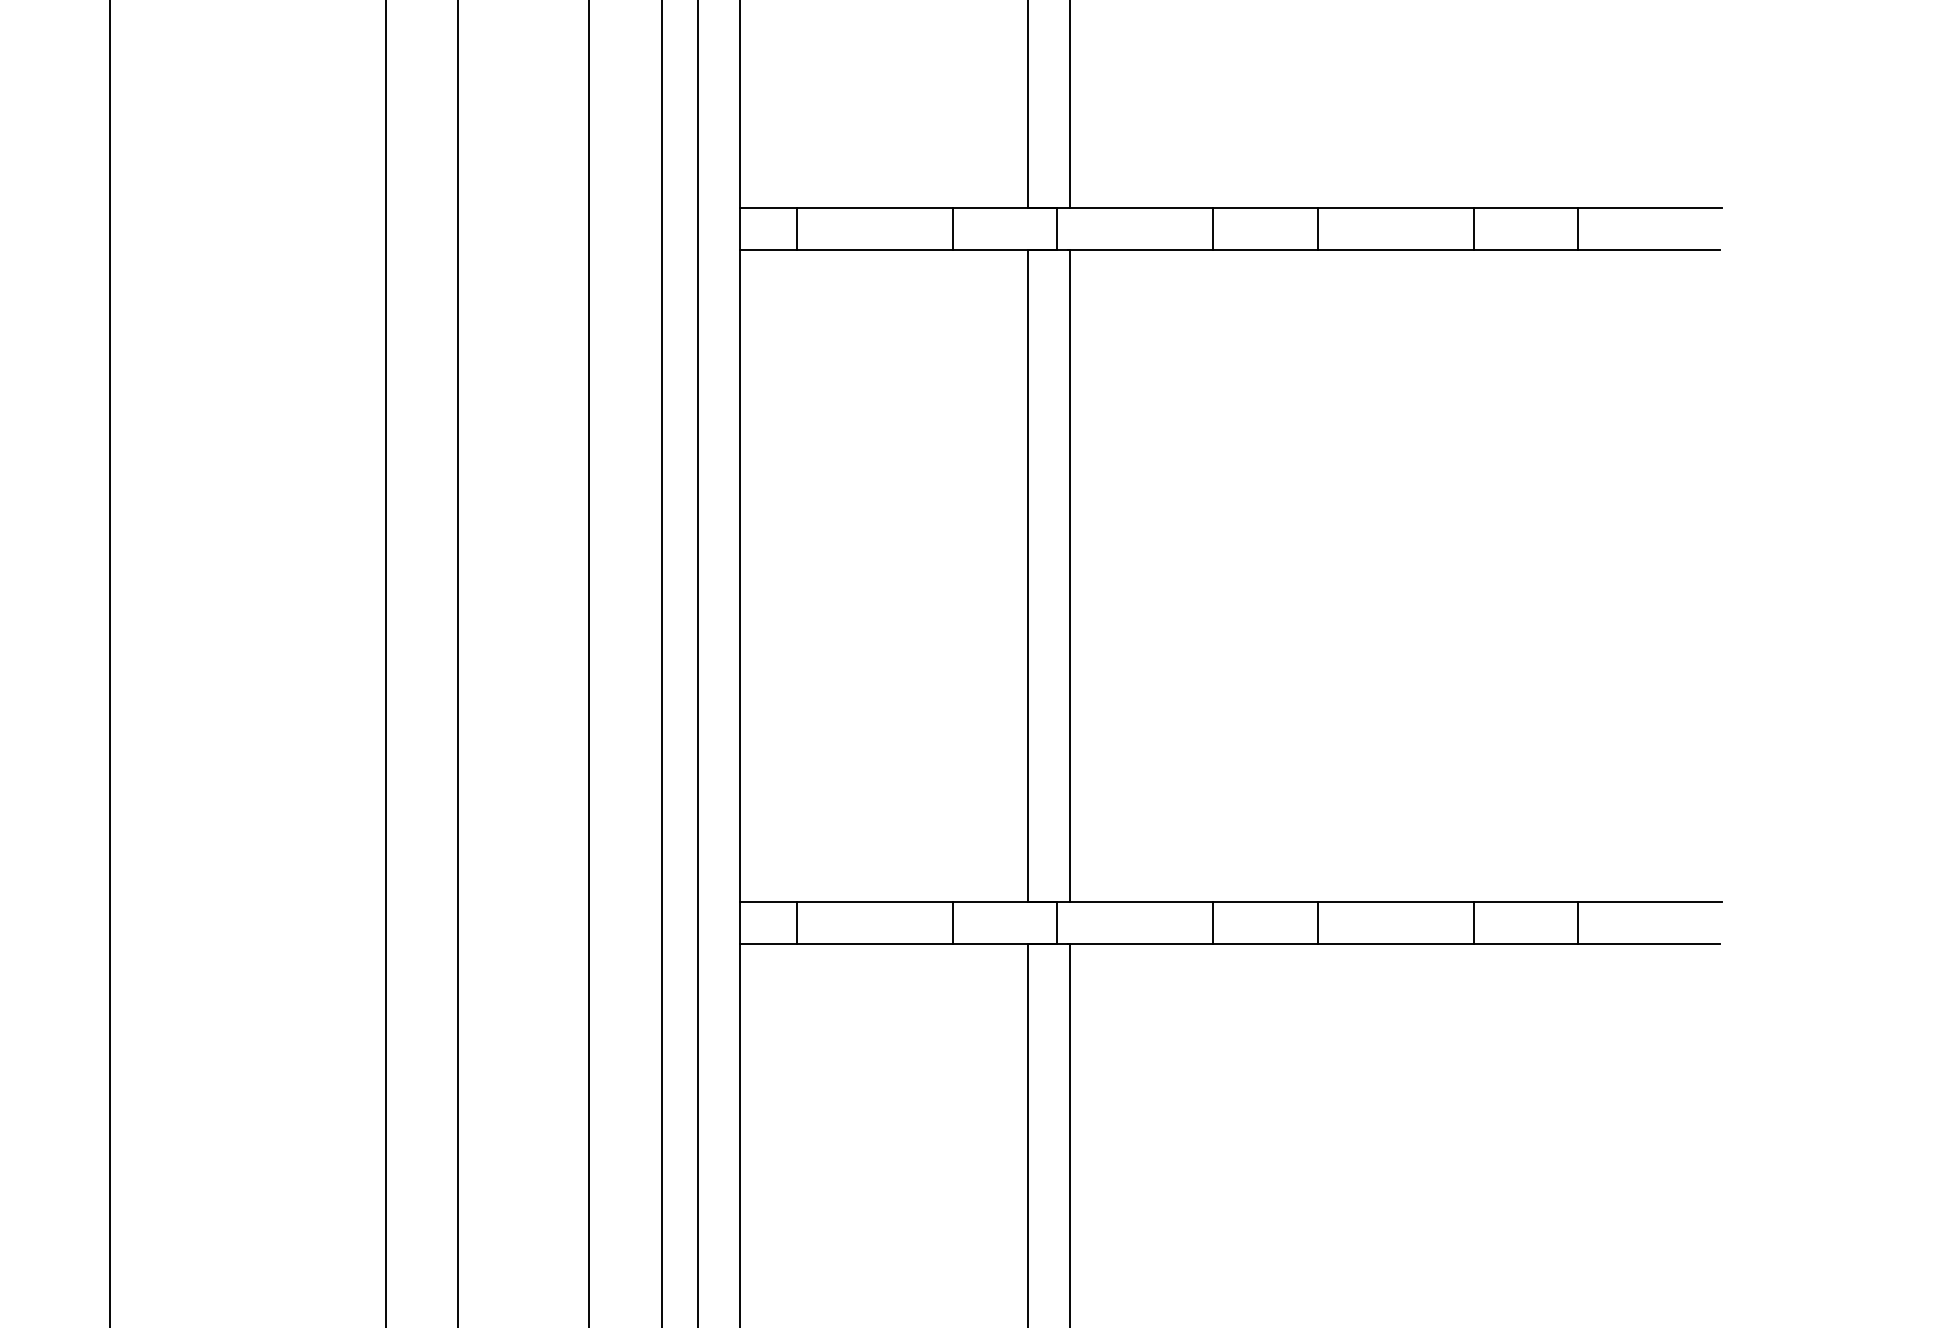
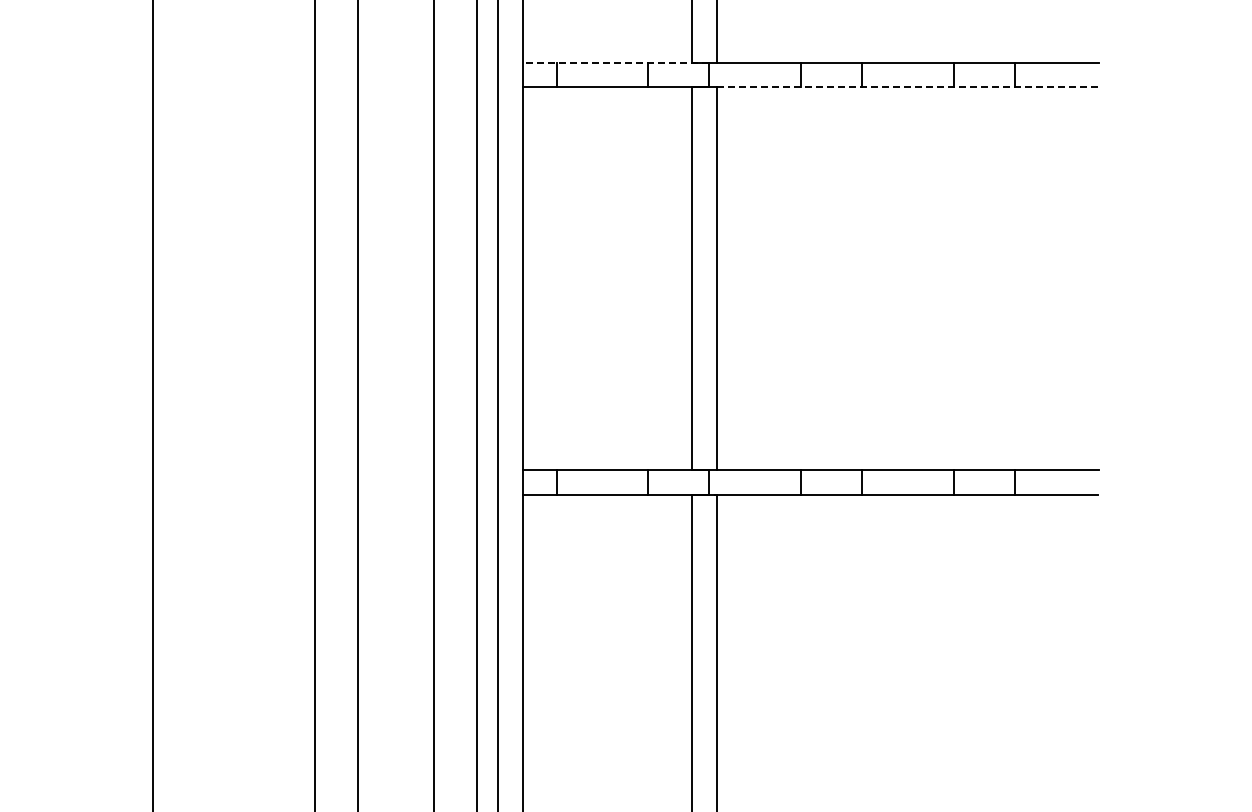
line: (897, 207) -> (615, 62), solid -> dashed
line: (1393, 249) -> (906, 87), solid -> dashed

